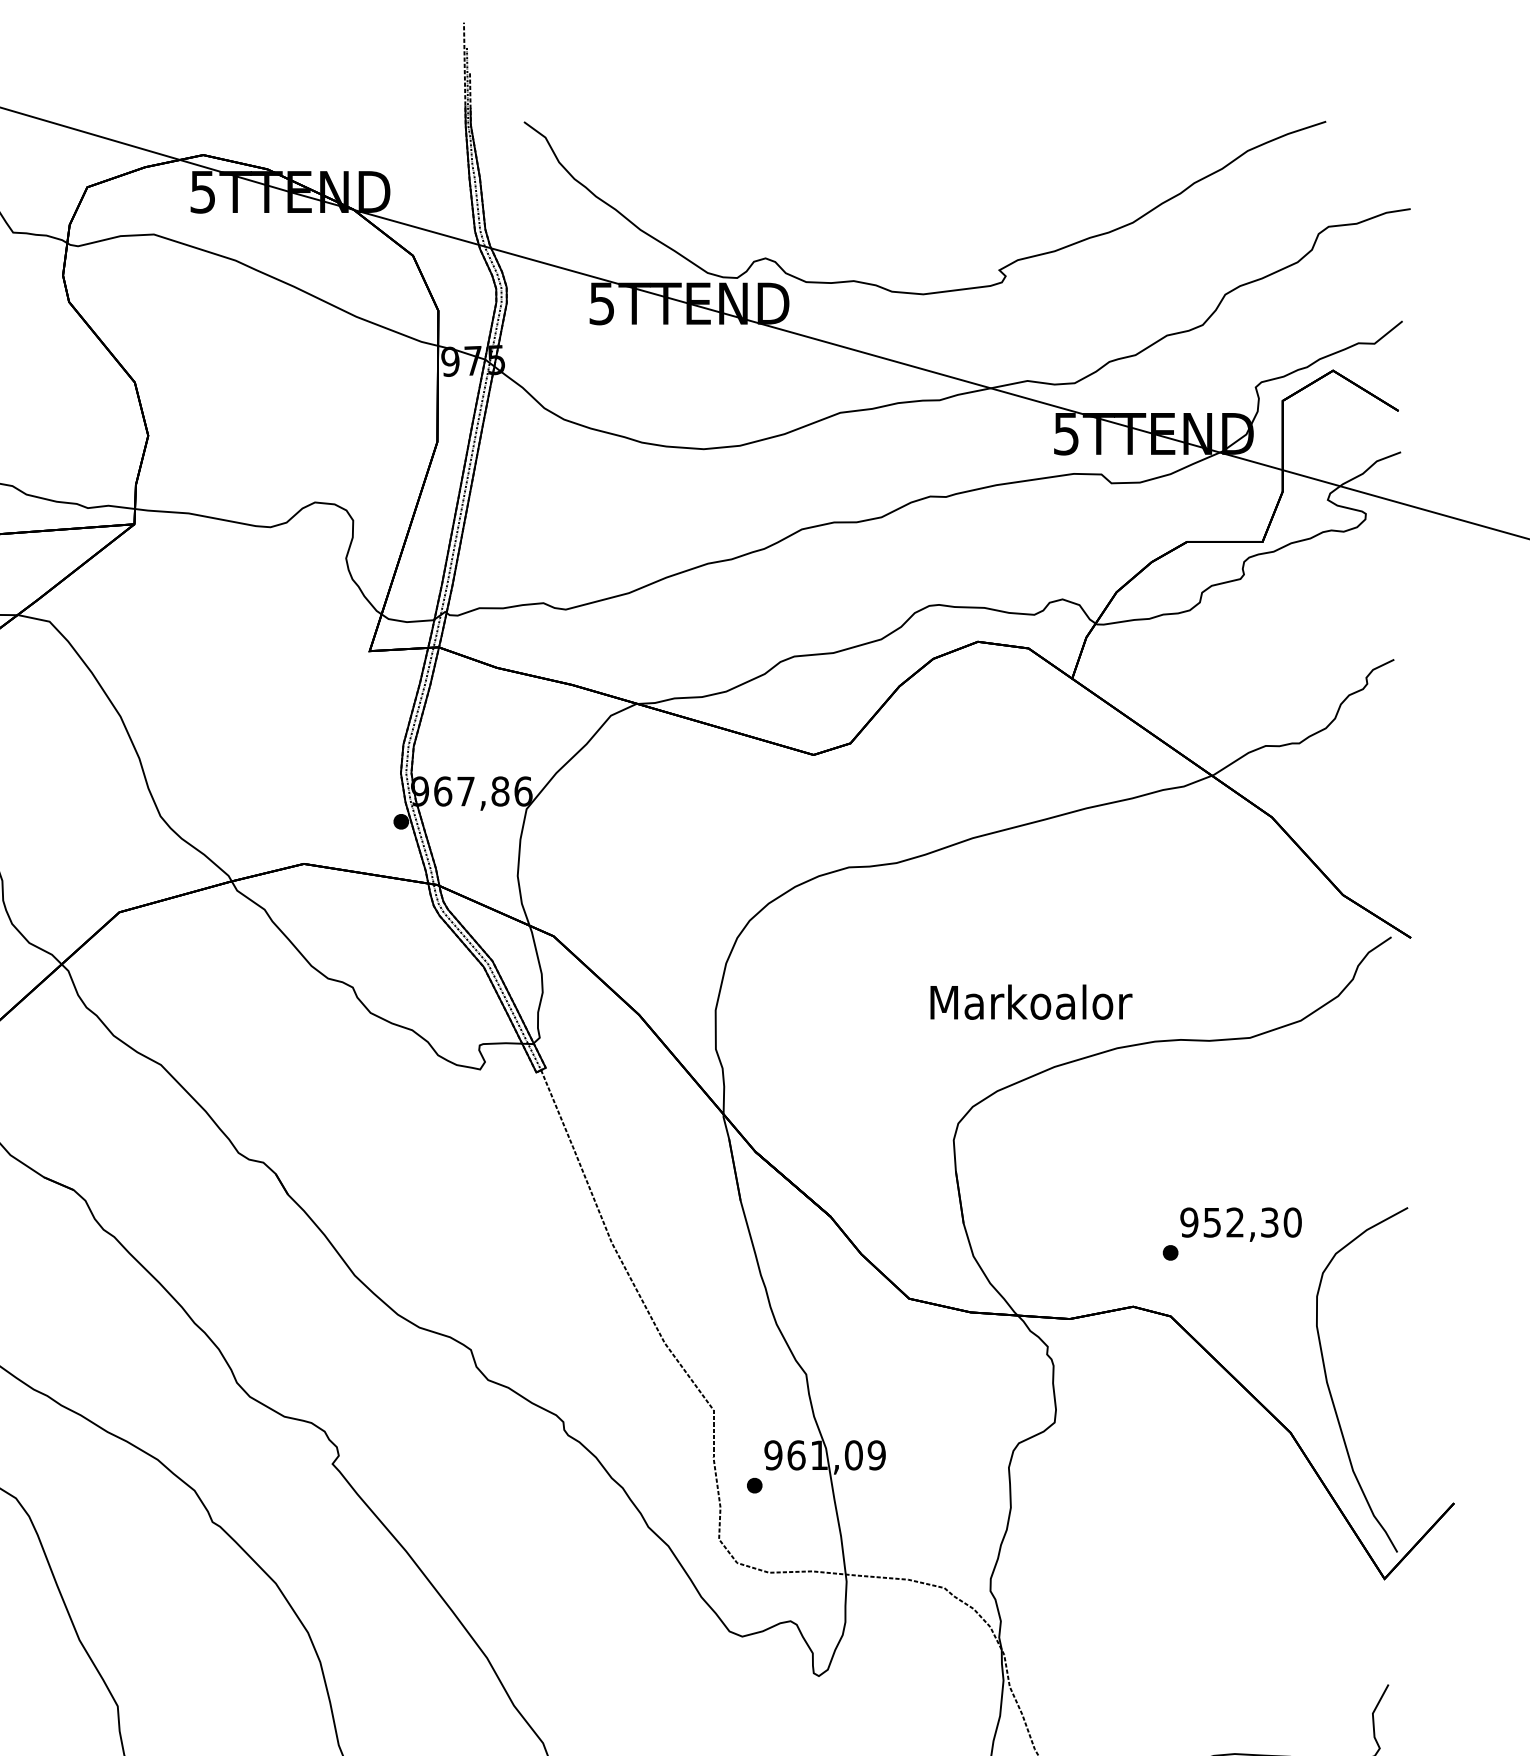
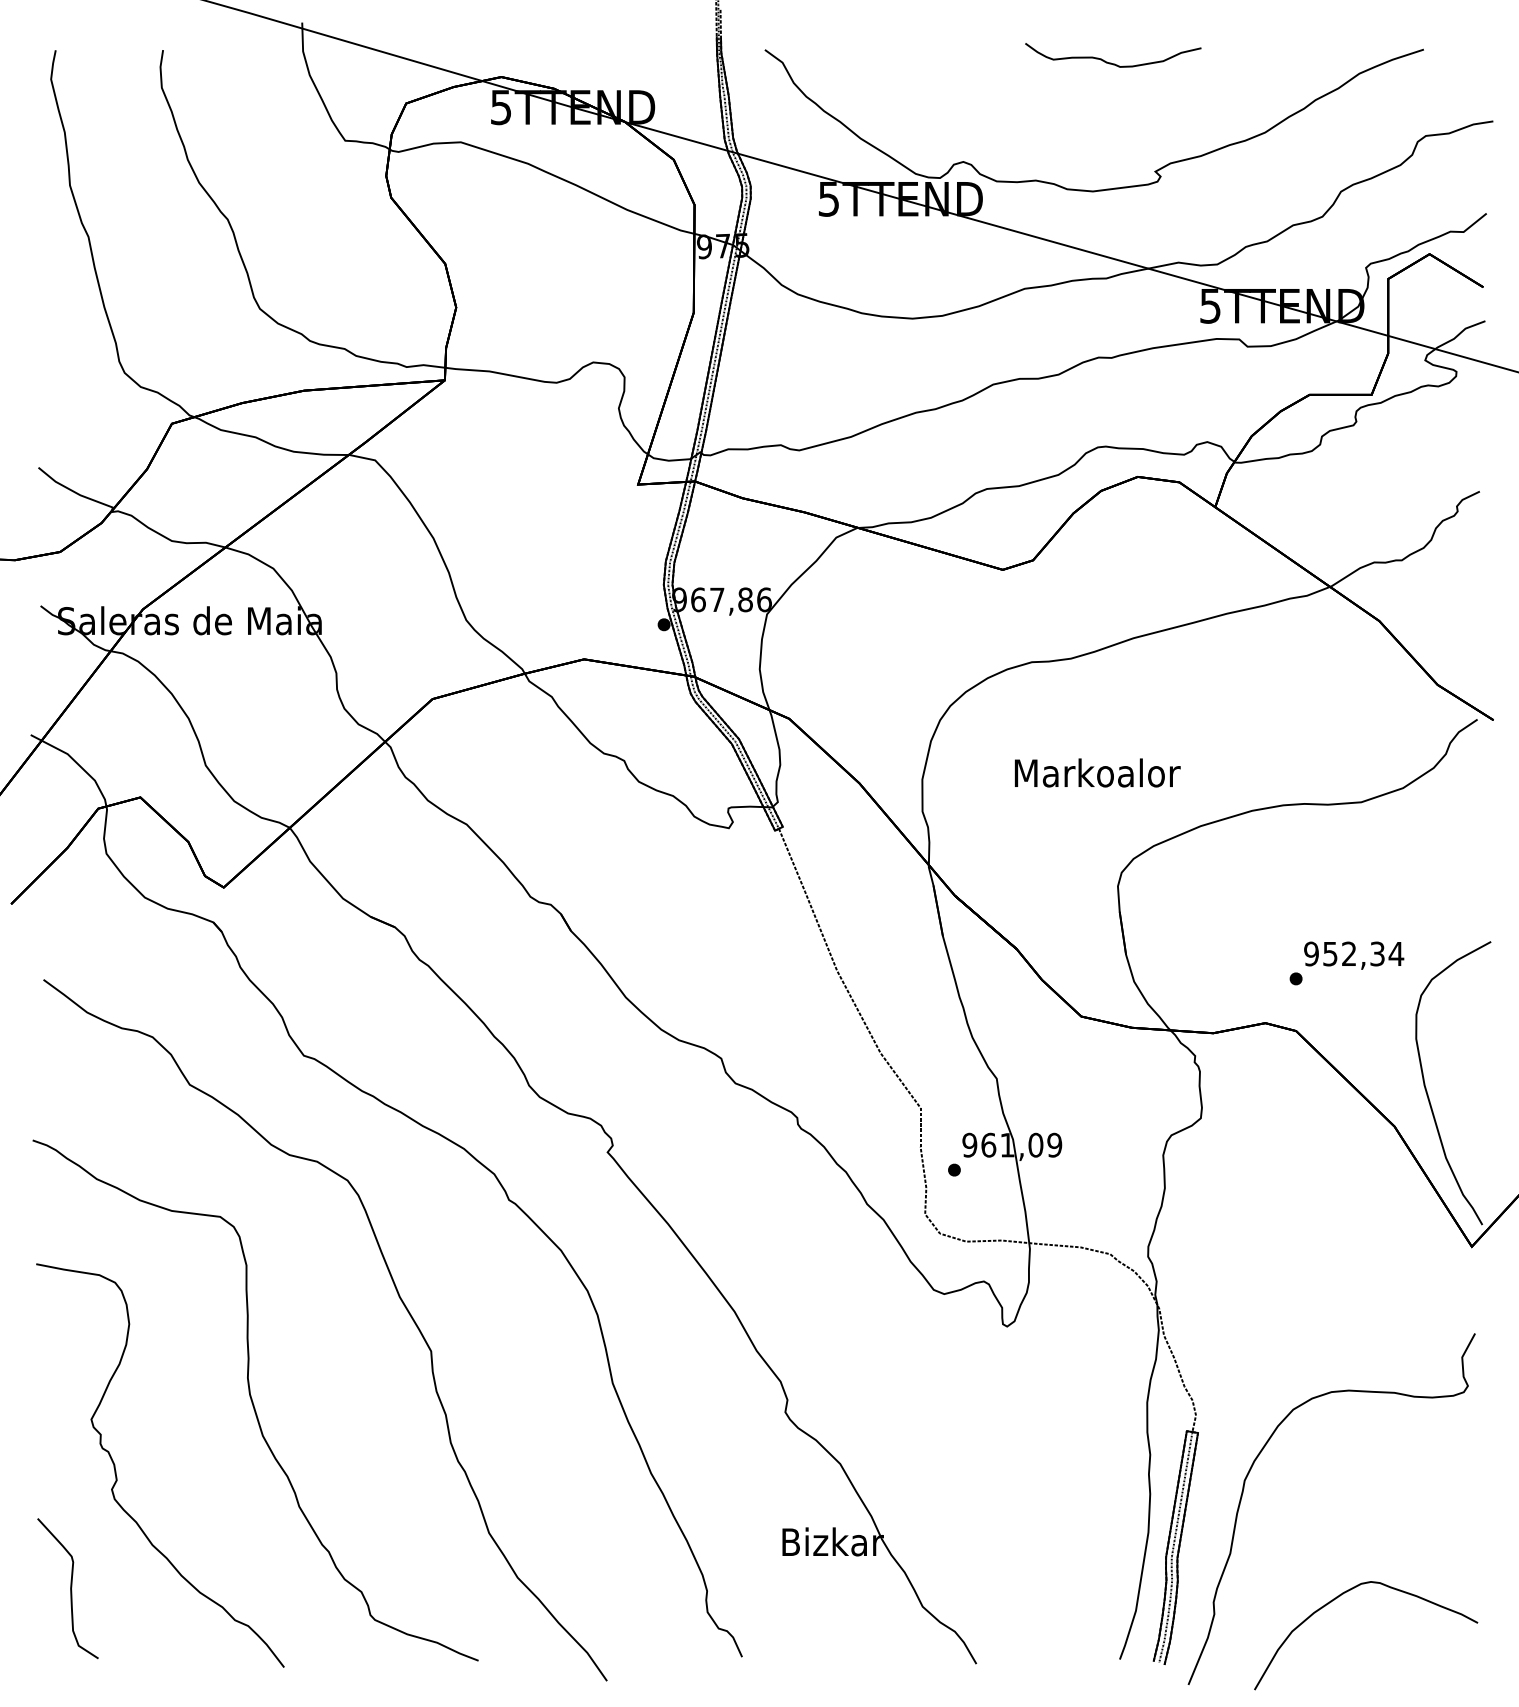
part: (945, 137) -> (1111, 62), added
text: (1031, 1001) -> (1097, 772), moved
text: (1292, 1221) -> (1396, 953), 952,30 -> 952,34

